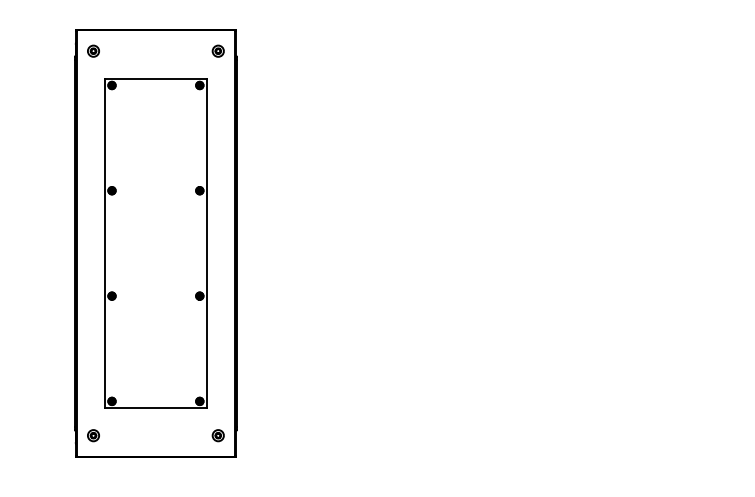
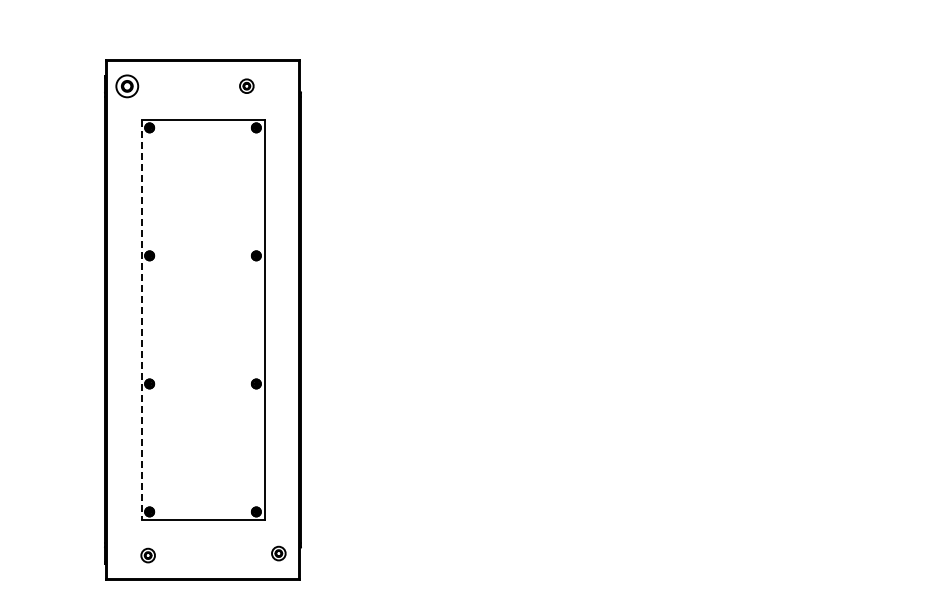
part: (92, 50) -> (126, 85), size x1.6
part: (218, 50) -> (246, 85), moved
line: (105, 243) -> (141, 320), solid -> dashed
part: (92, 435) -> (147, 555), moved

